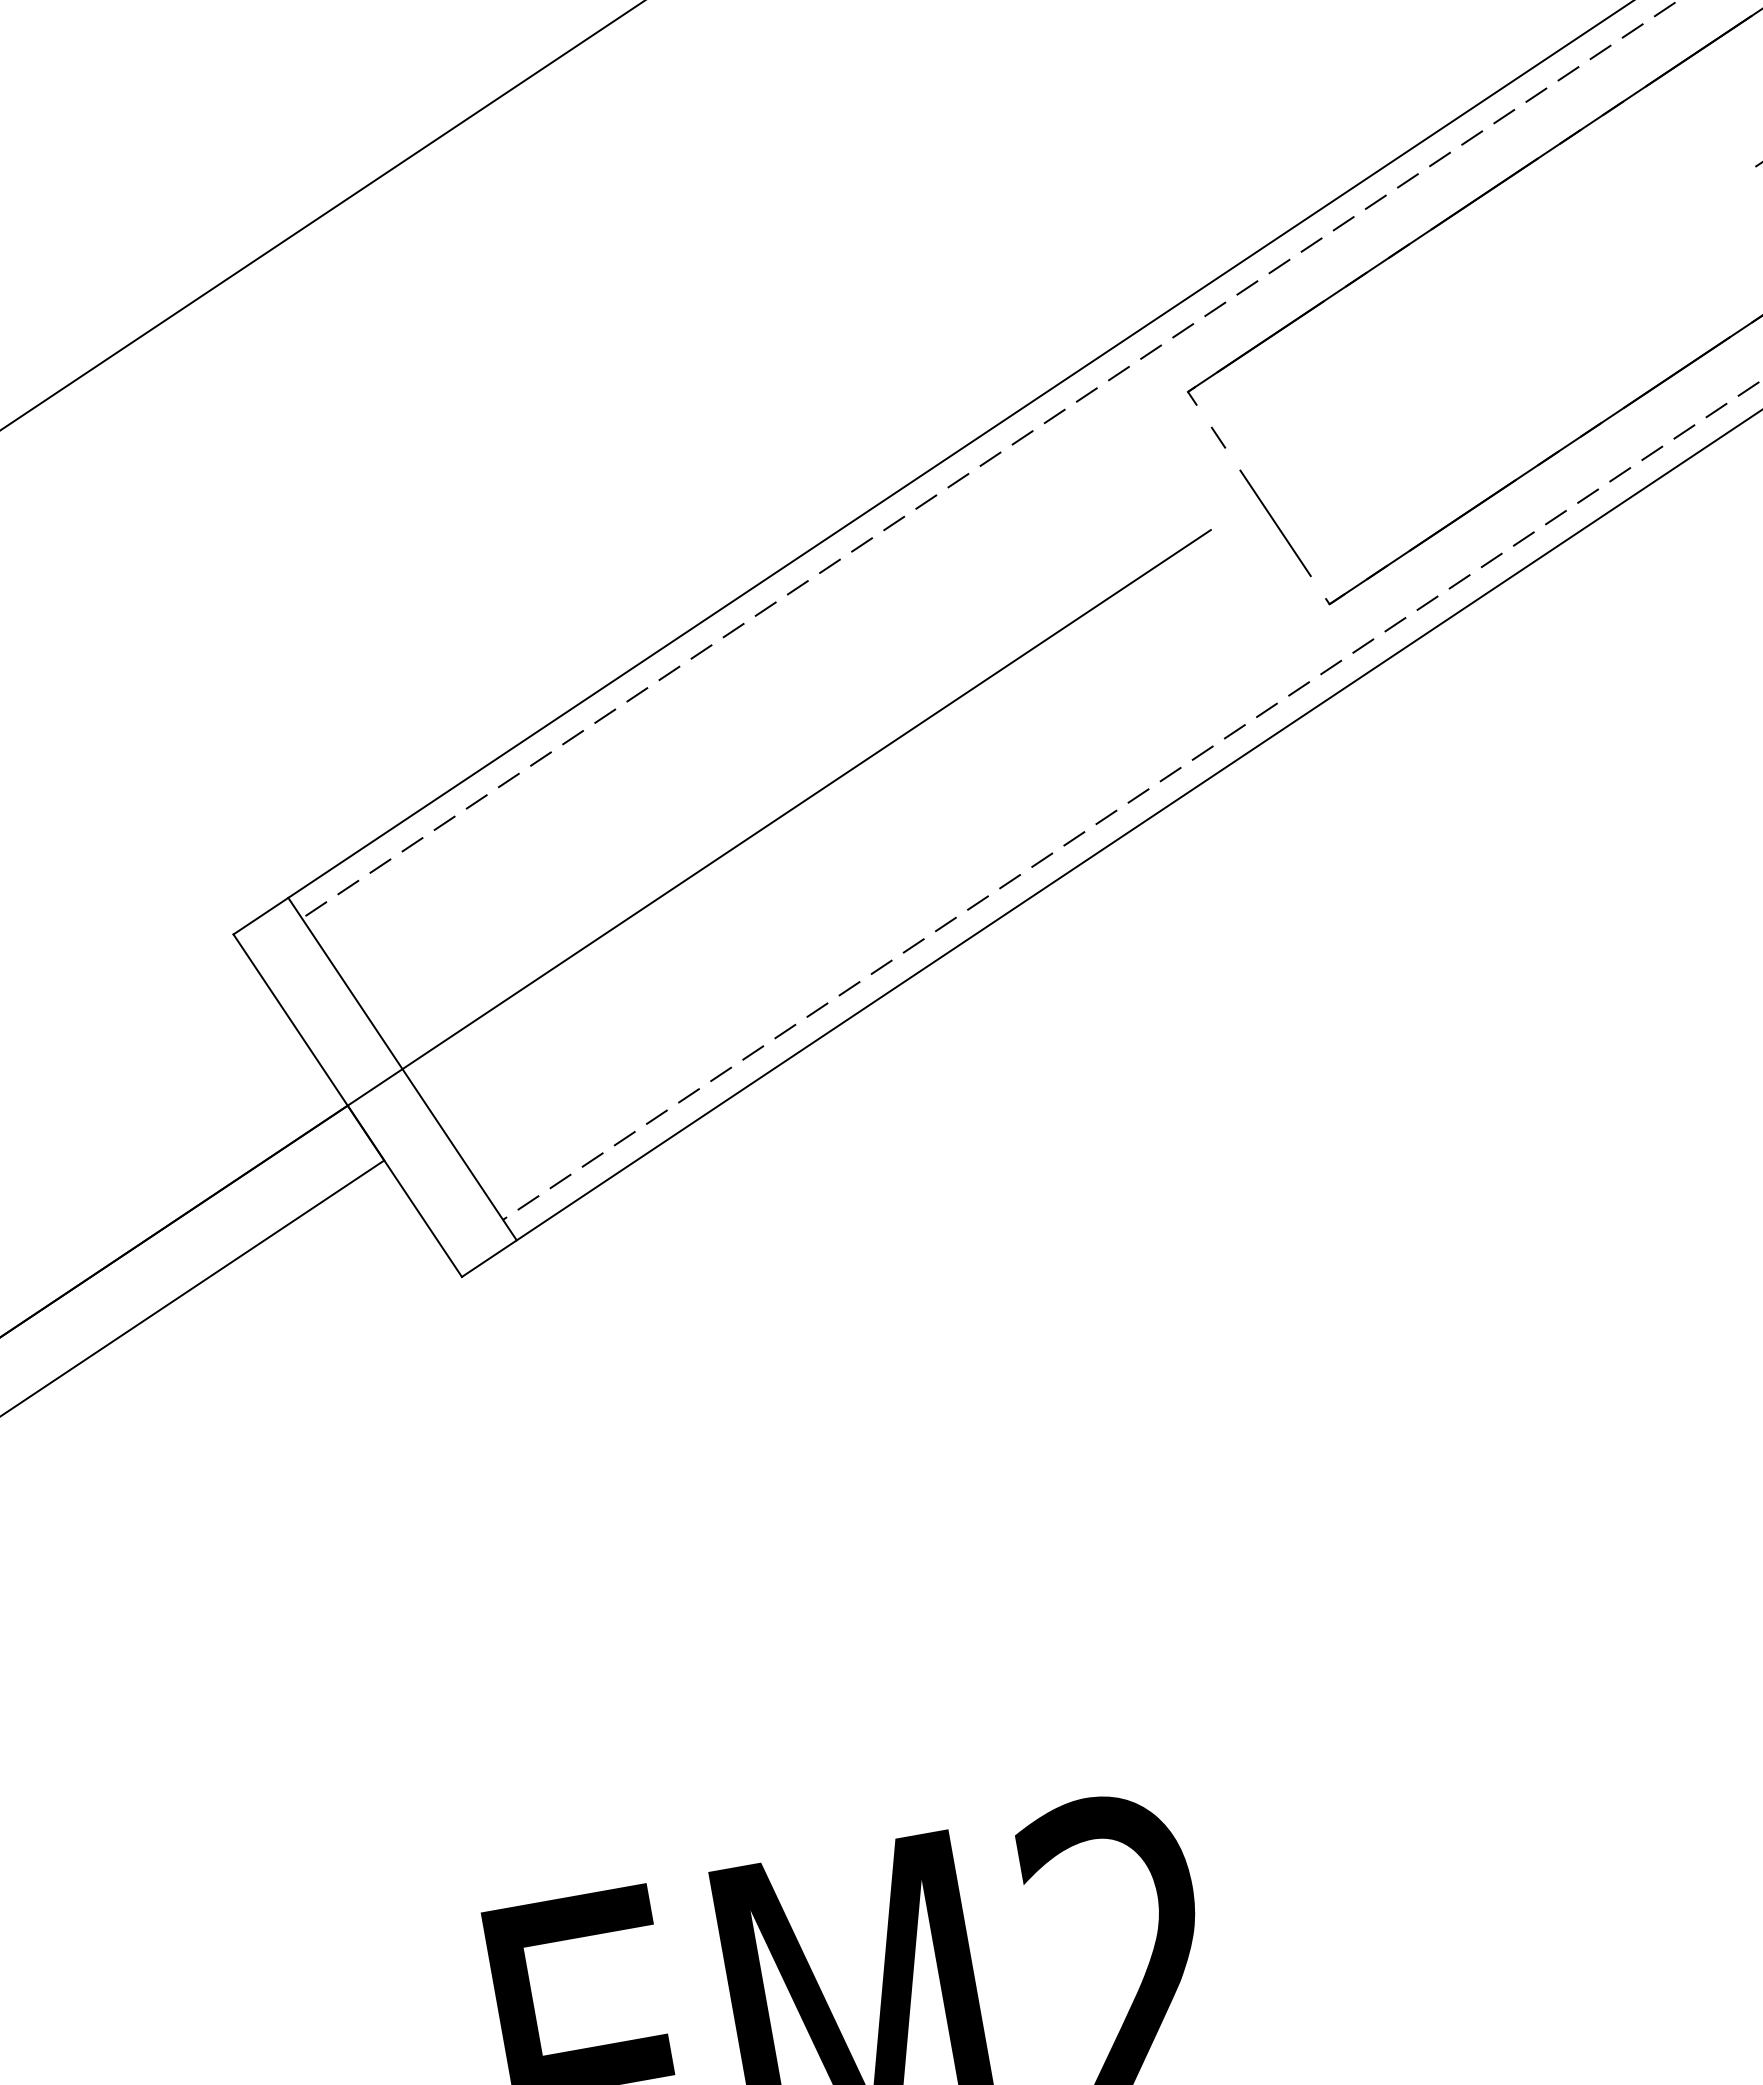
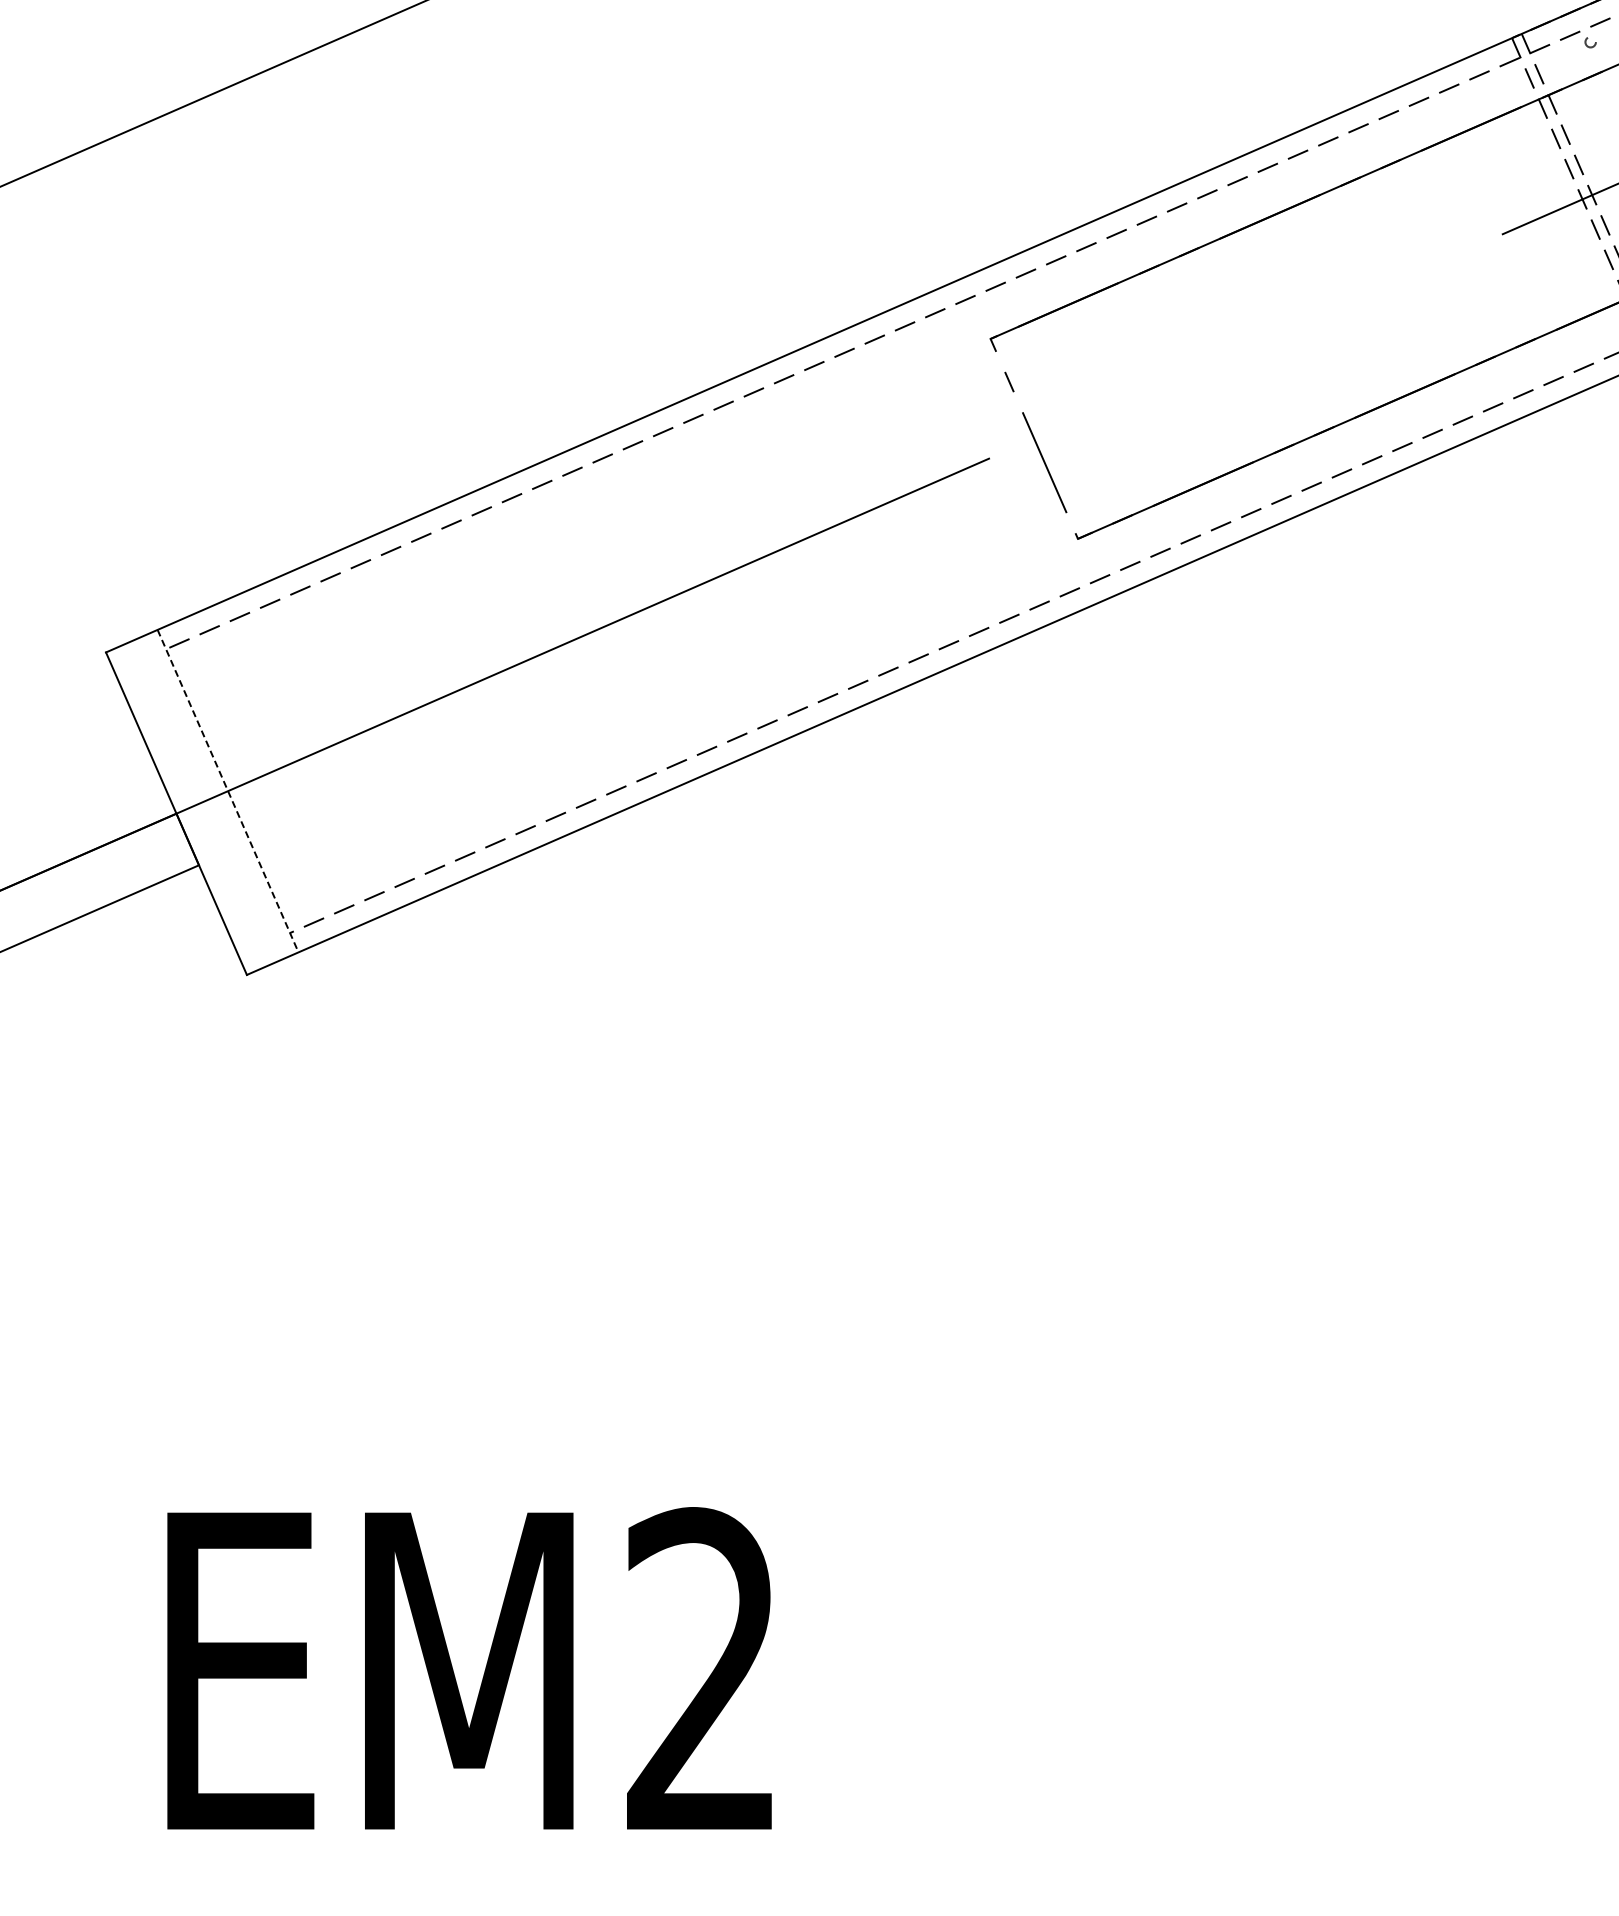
line: (403, 1069) -> (228, 791), solid -> dashed

